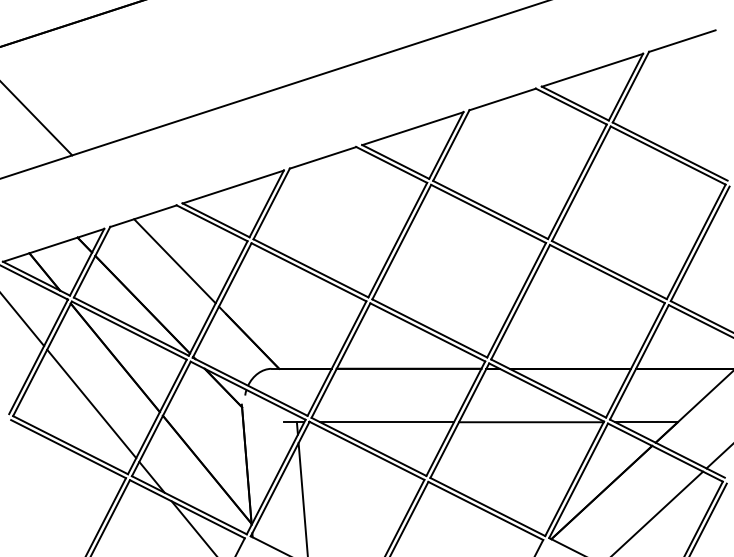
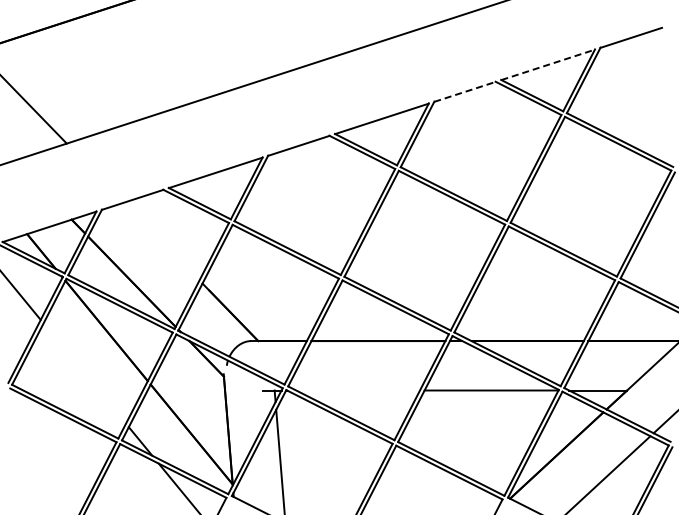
line: (592, 69) -> (548, 64), solid -> dashed
line: (503, 99) -> (465, 91), solid -> dashed
line: (174, 261) -> (161, 241), removed
line: (91, 403) -> (84, 373), removed
line: (386, 422) -> (357, 390), removed

